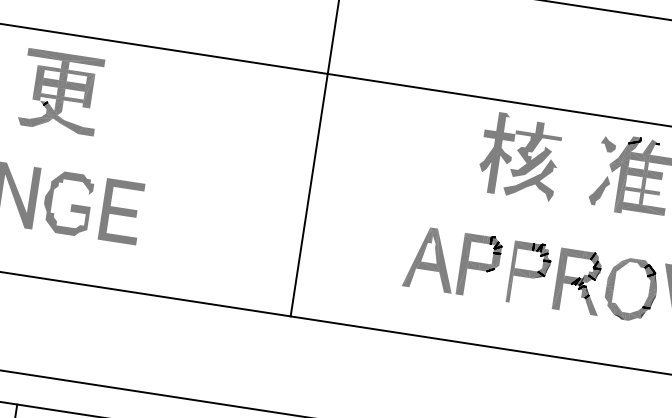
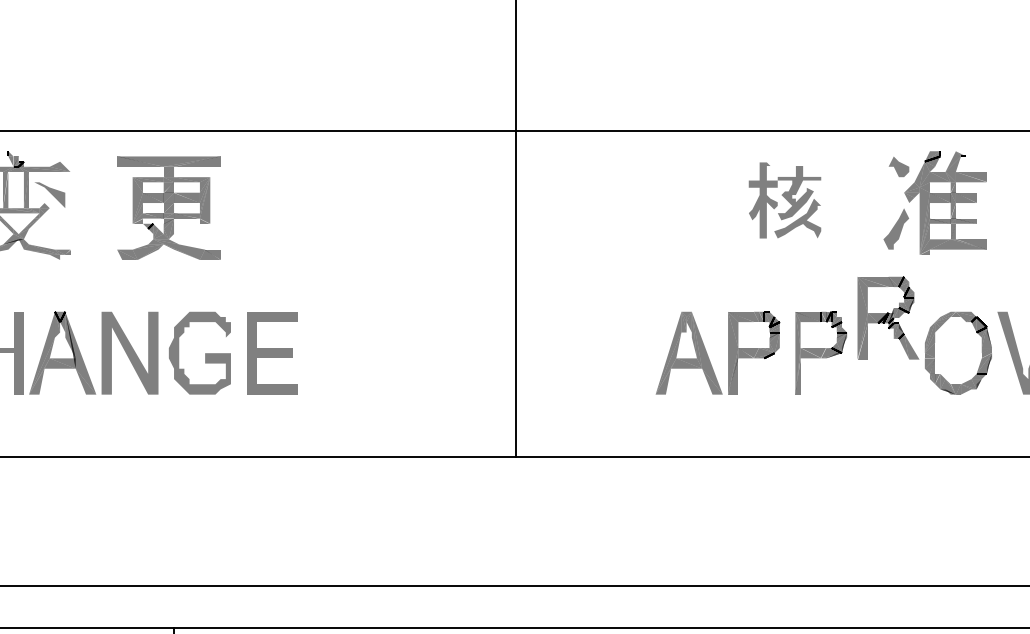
part: (519, 156) -> (784, 200), size x0.7
part: (579, 281) -> (888, 317), moved

